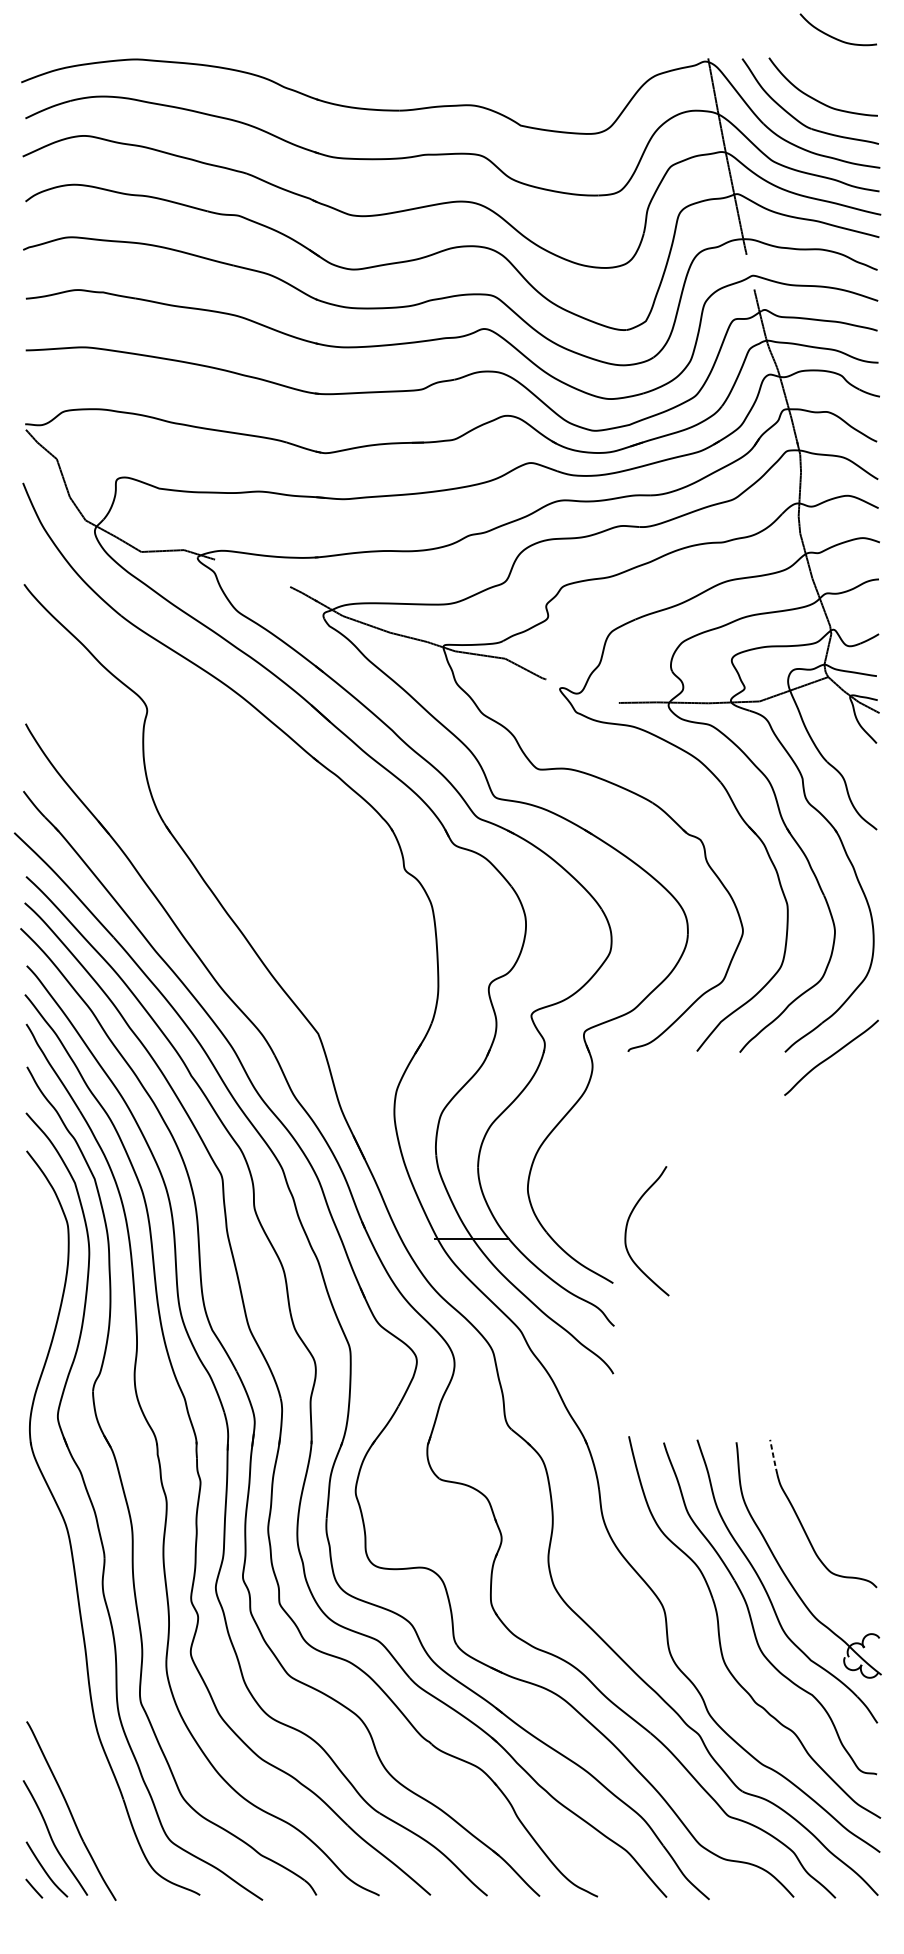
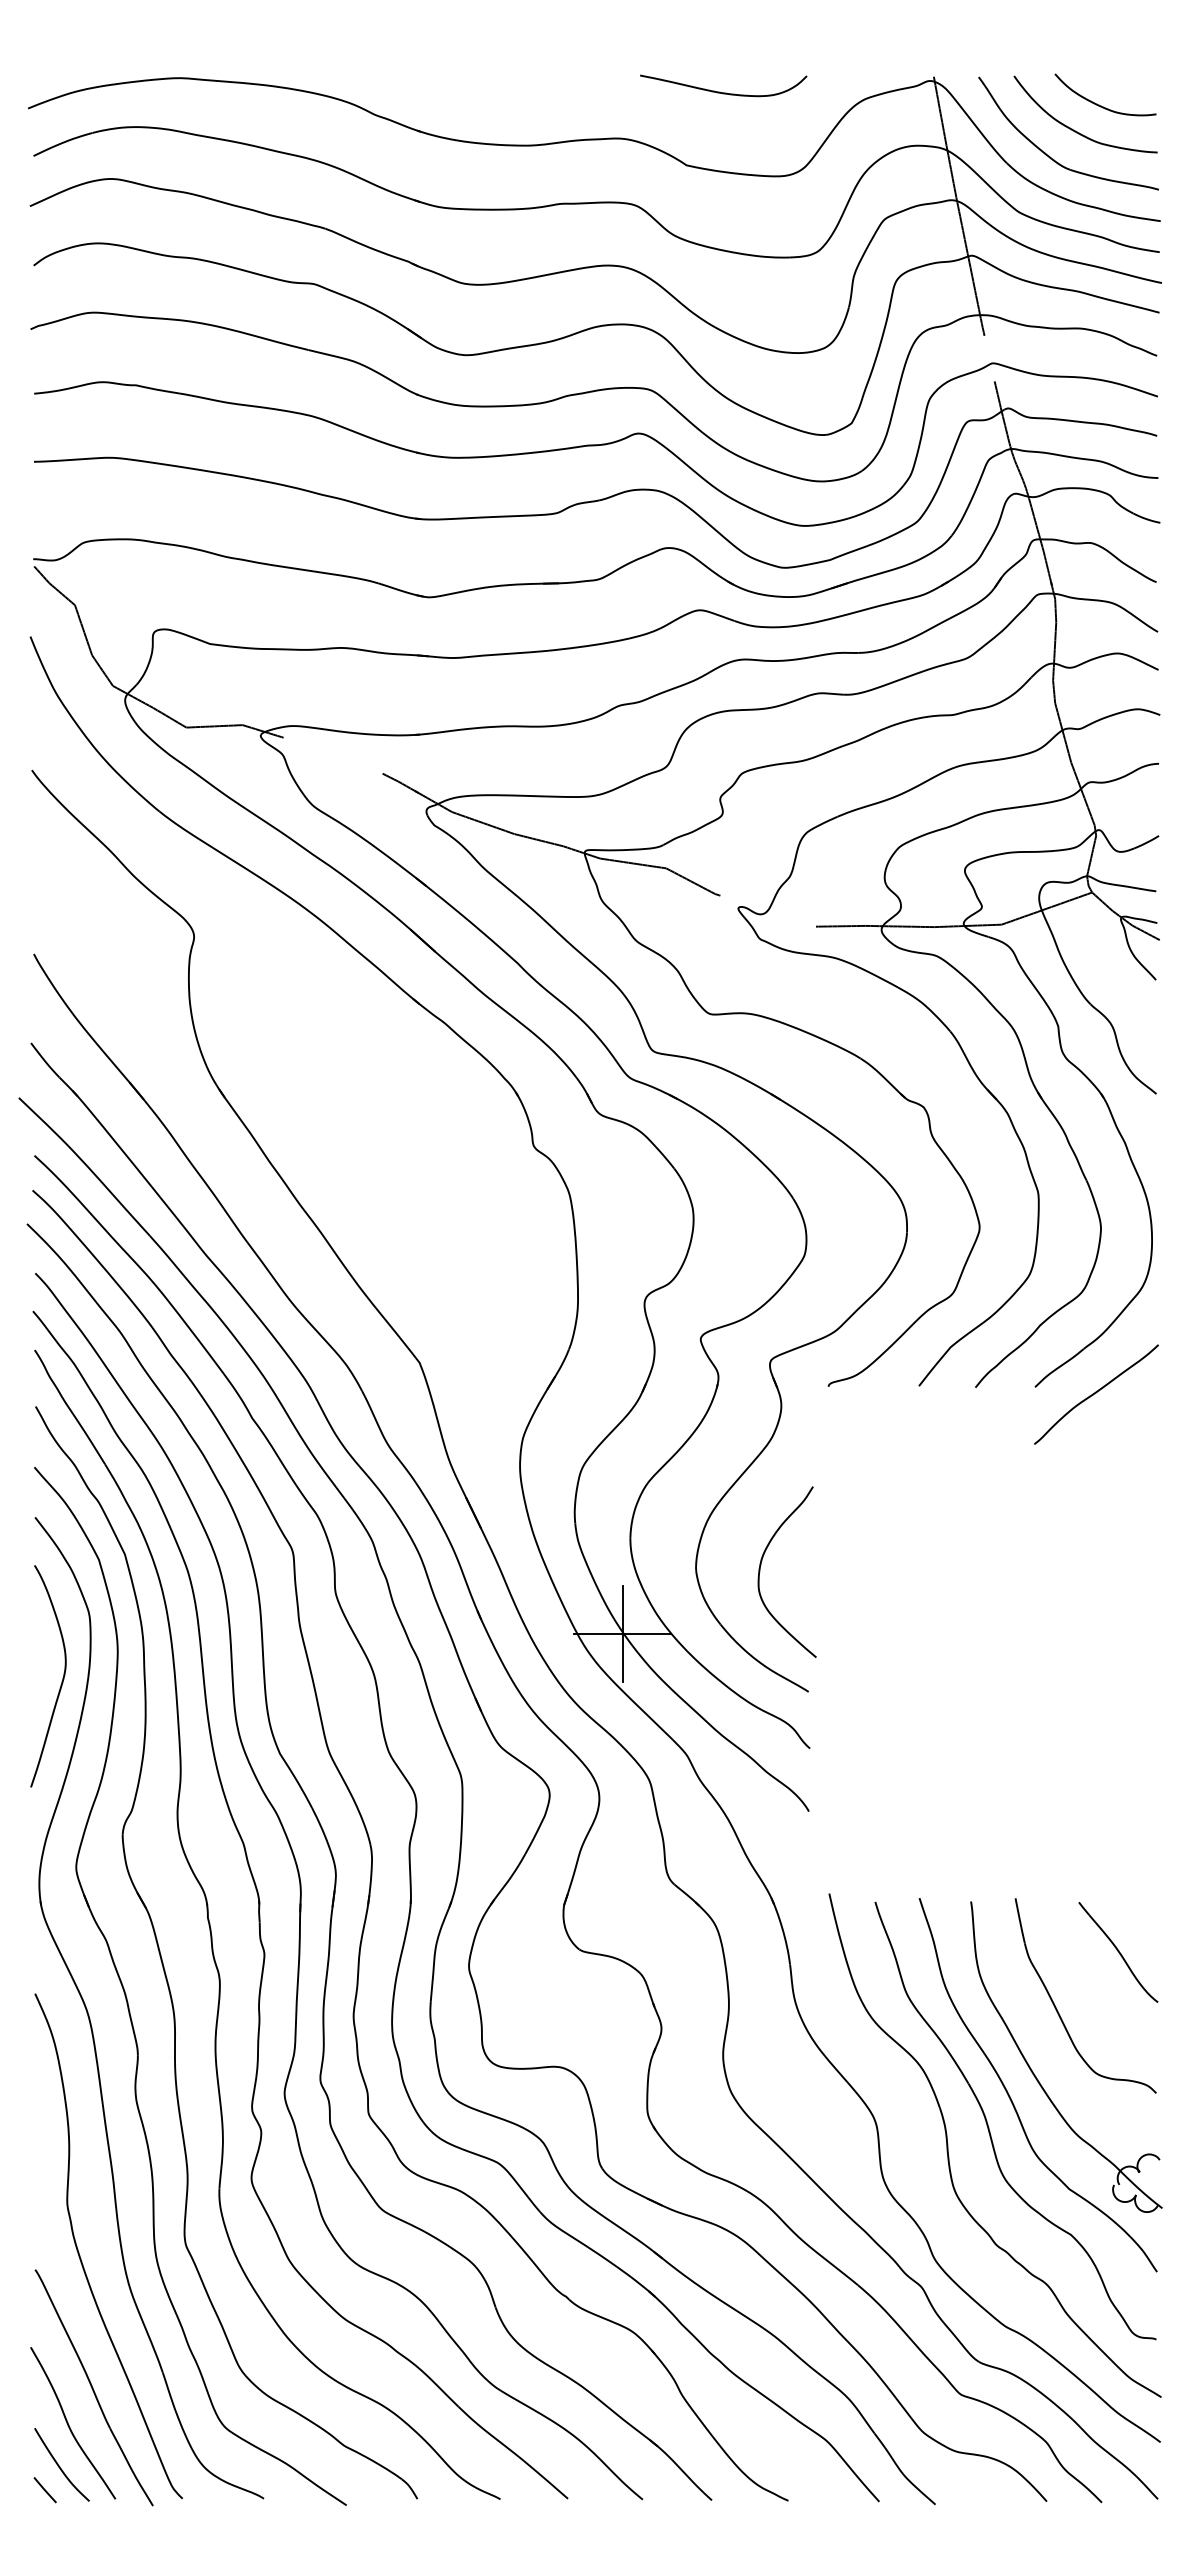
curve: (833, 36) -> (1099, 104), moved
curve: (548, 70) -> (723, 92), added
curve: (627, 1226) -> (761, 1565), moved
line: (472, 1239) -> (622, 1633), added
curve: (46, 1275) -> (61, 1681), added
line: (773, 1456) -> (1019, 1920), dashed -> solid
part: (848, 1480) -> (1118, 1952), added
curve: (61, 1710) -> (80, 2255), added

